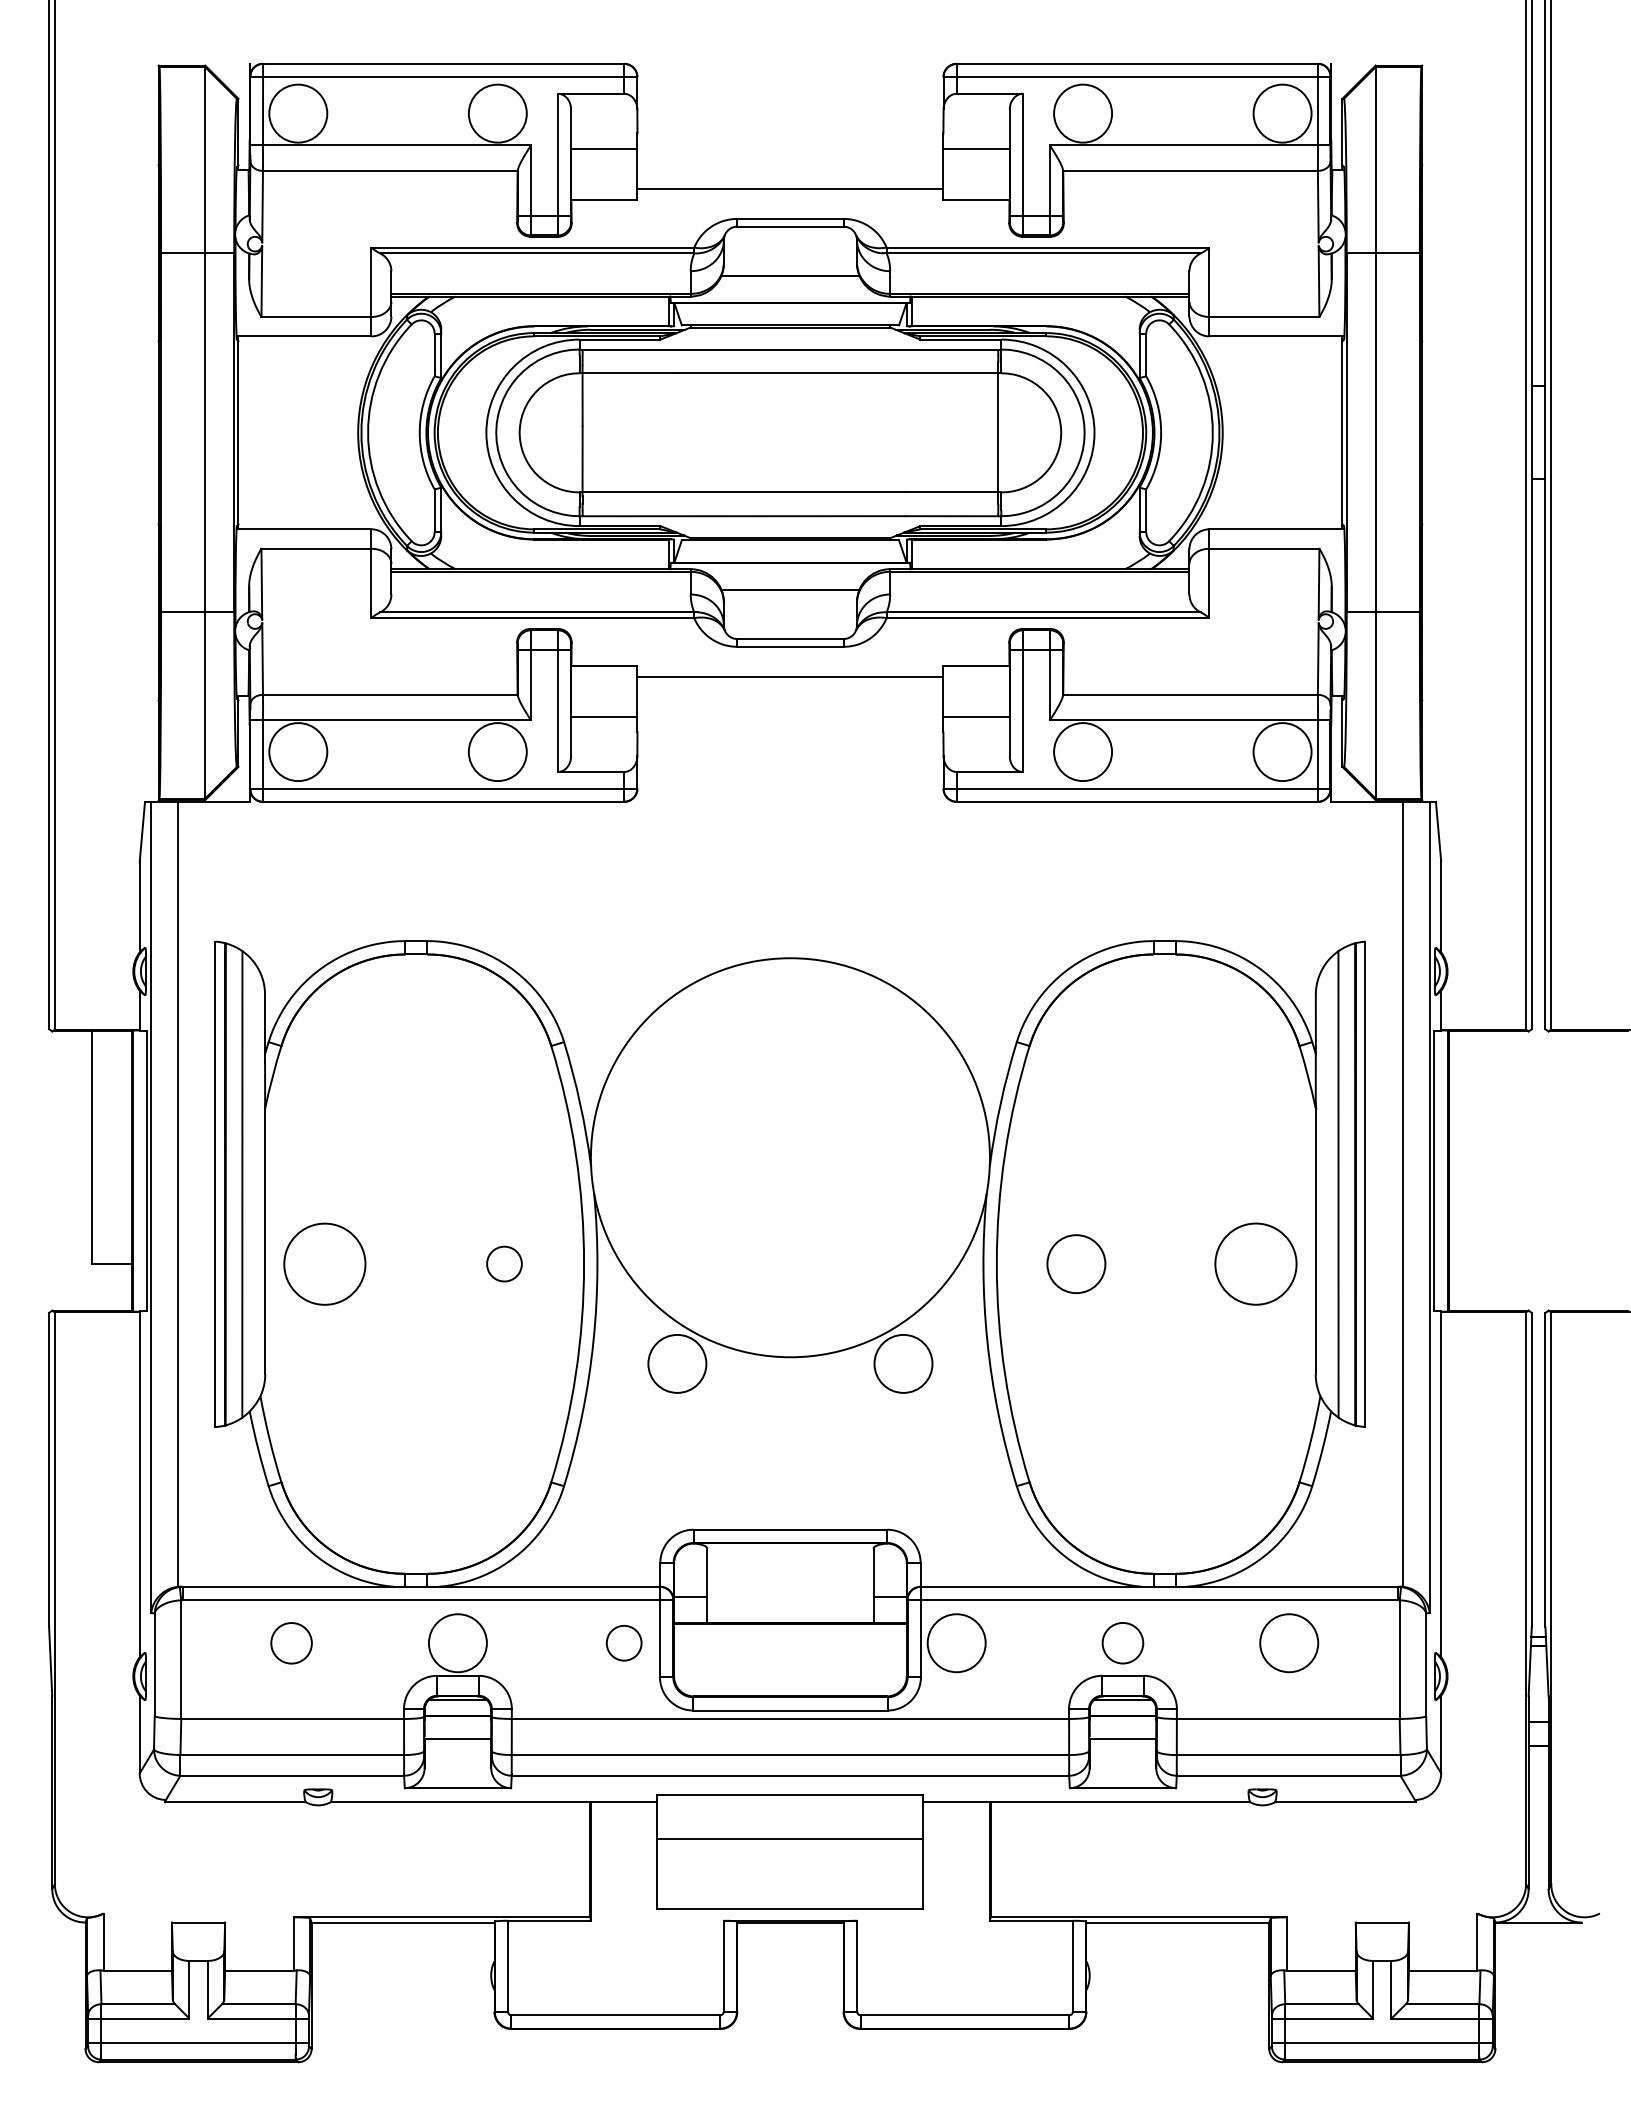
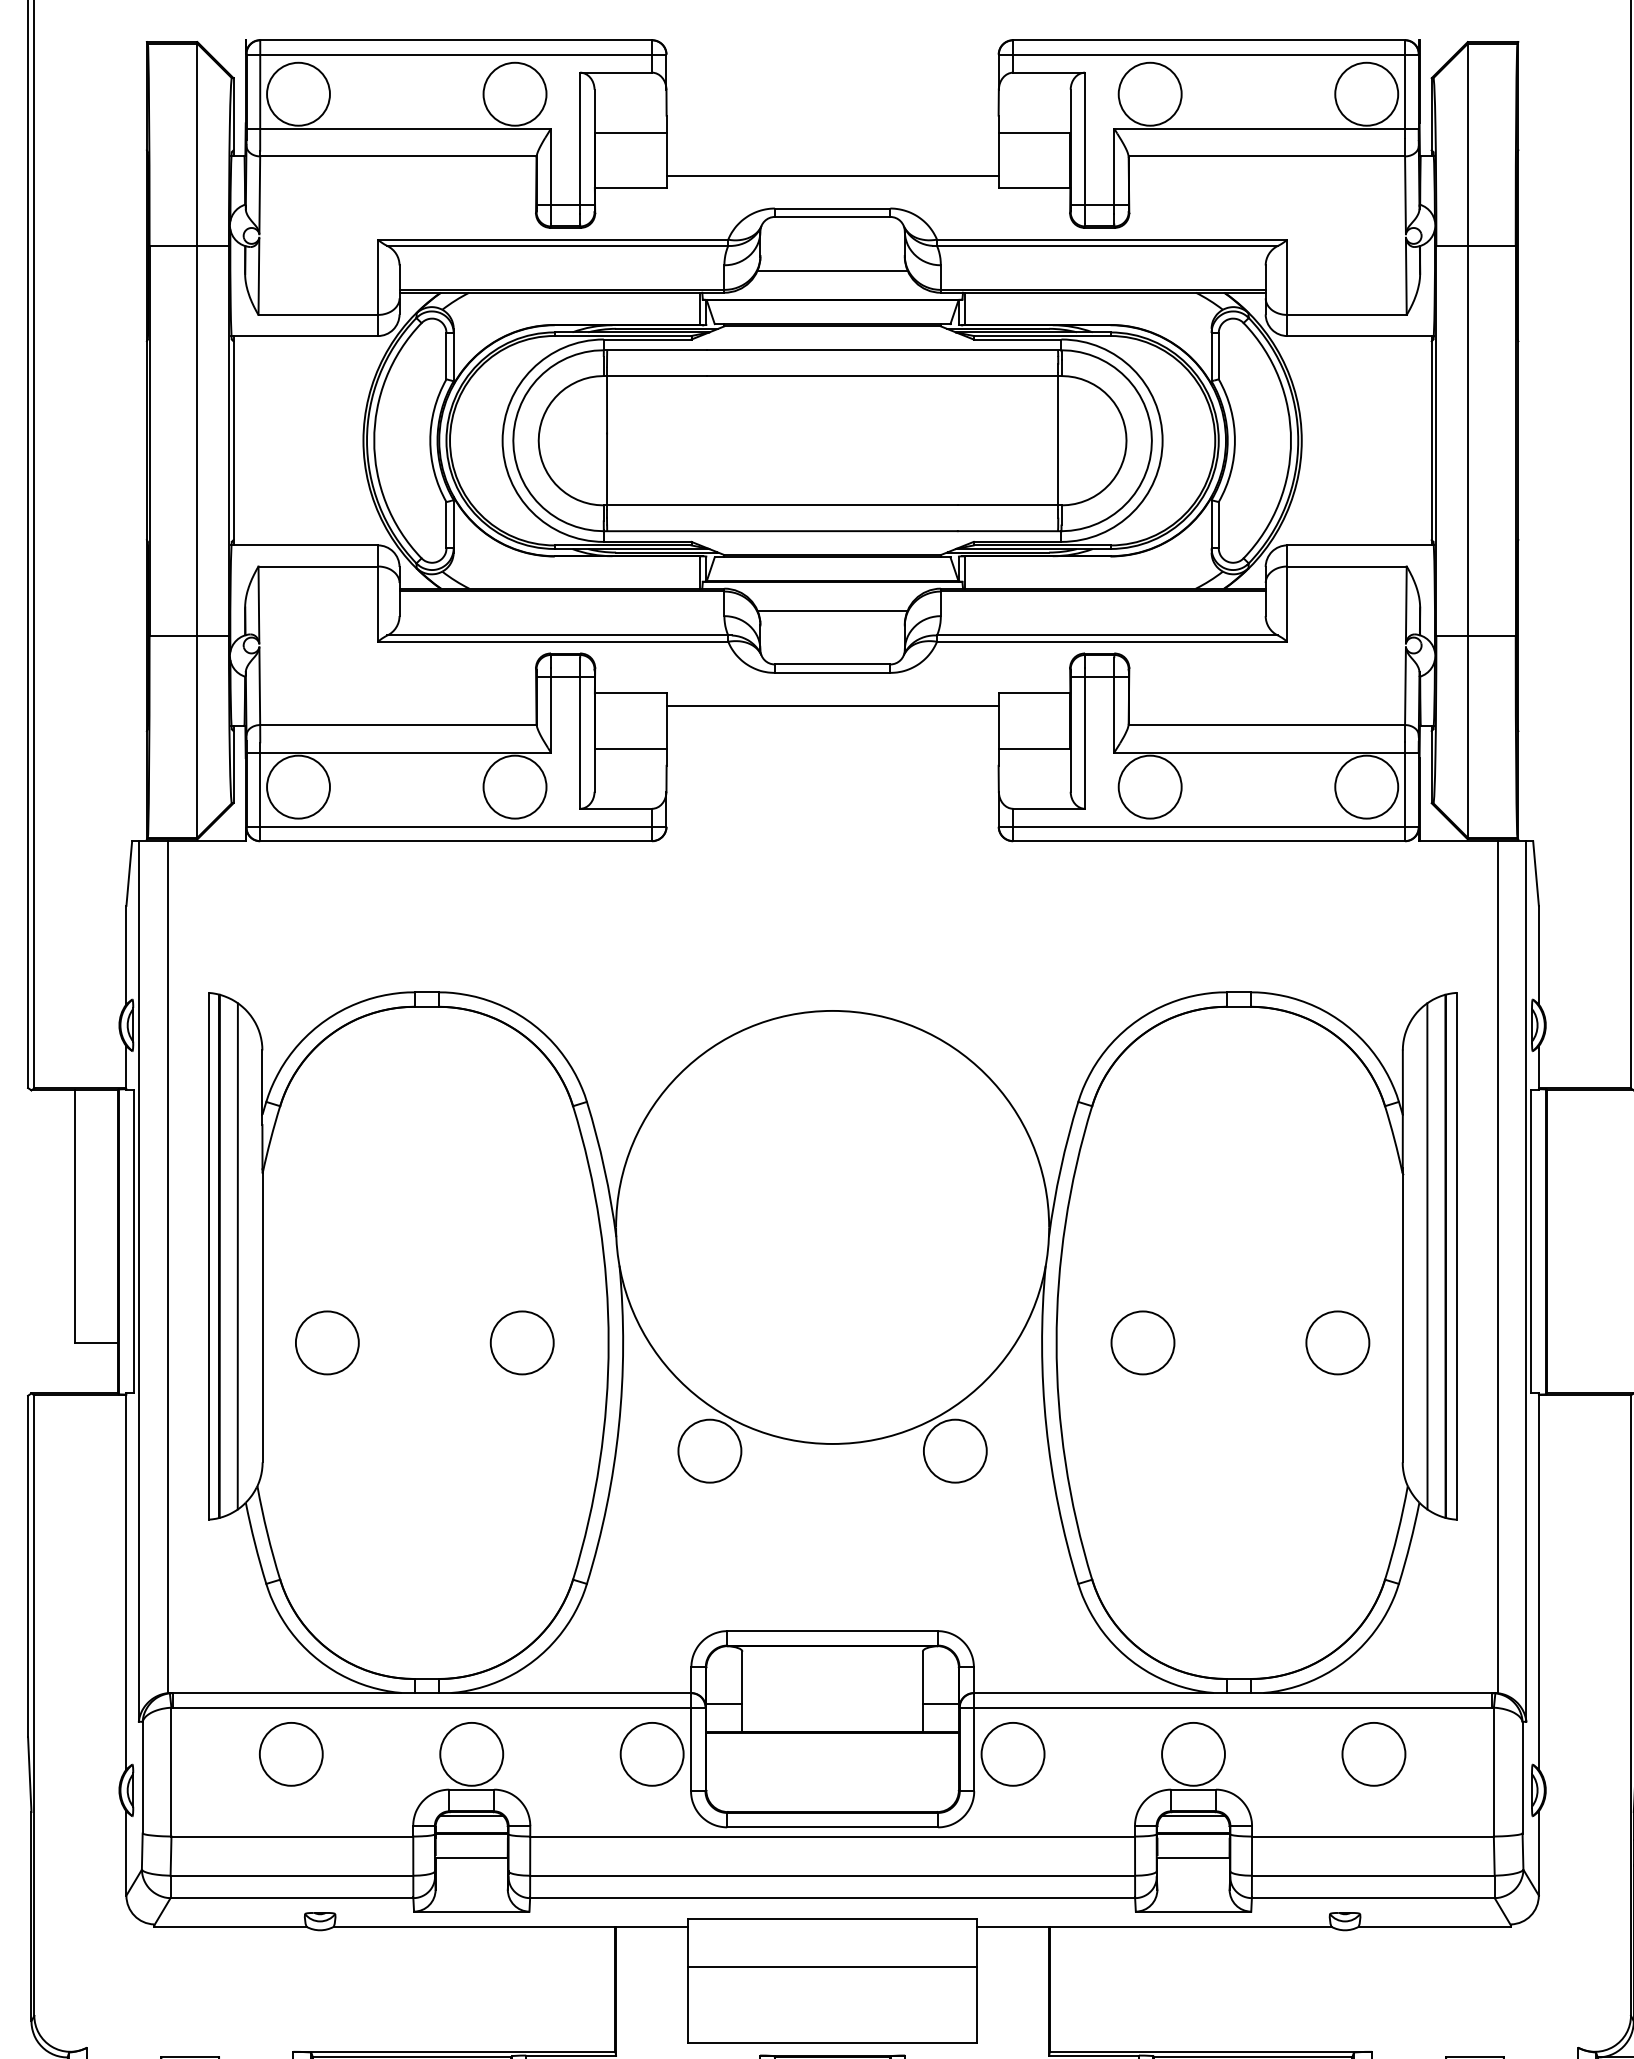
circle: (324, 1263) -> (326, 1342), size x0.71
circle: (504, 1263) -> (522, 1342), size x1.67
circle: (1255, 1264) -> (1337, 1343), size x0.71
circle: (291, 1643) -> (291, 1754), size x1.43
circle: (624, 1643) -> (652, 1754), size x1.67
circle: (1122, 1643) -> (1193, 1754), size x1.43

